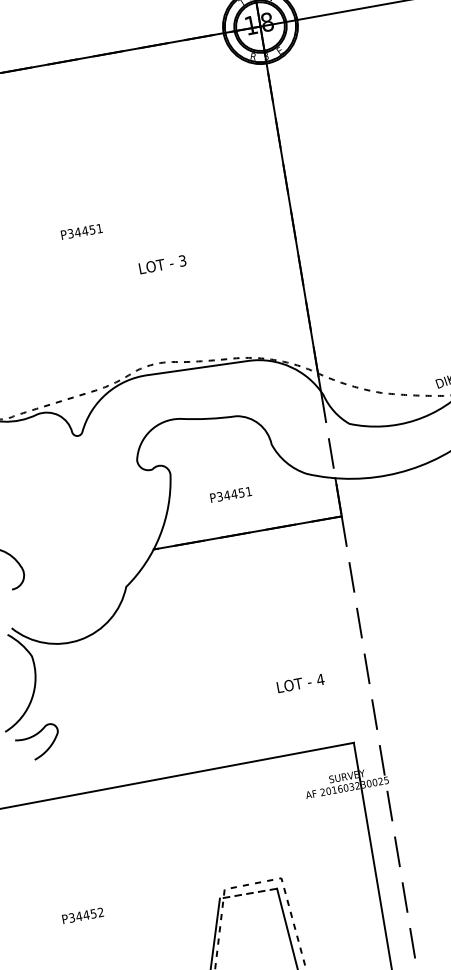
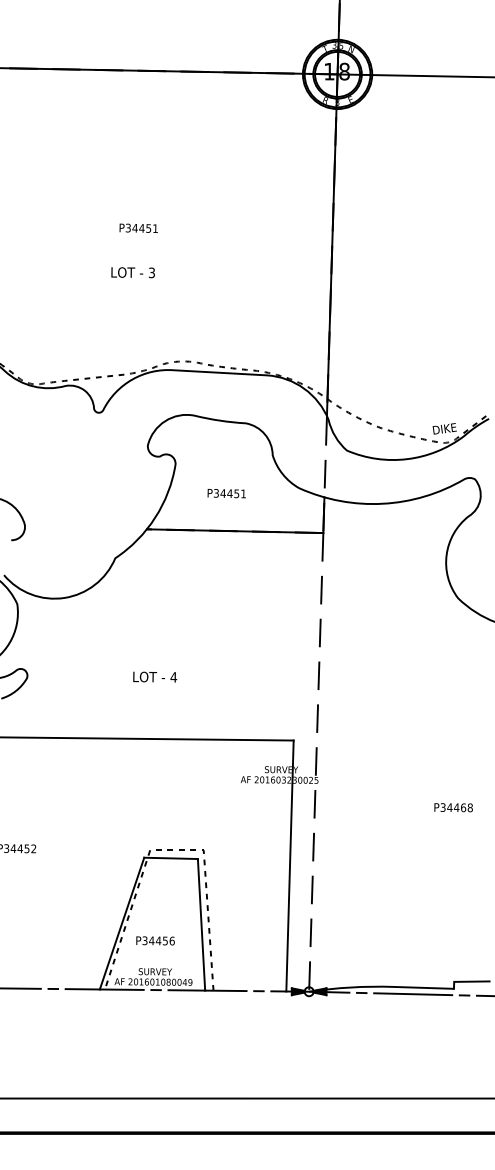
text: (161, 264) -> (132, 272), moved
text: (300, 682) -> (155, 676), moved
line: (248, 893) -> (171, 858), dashed -> solid

